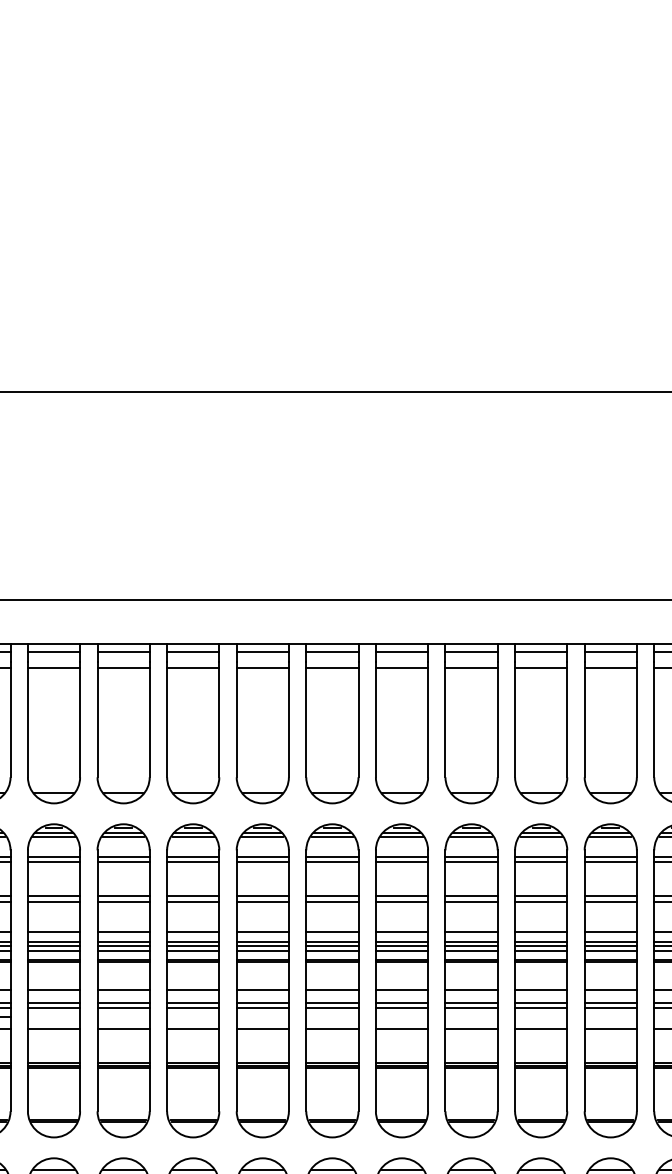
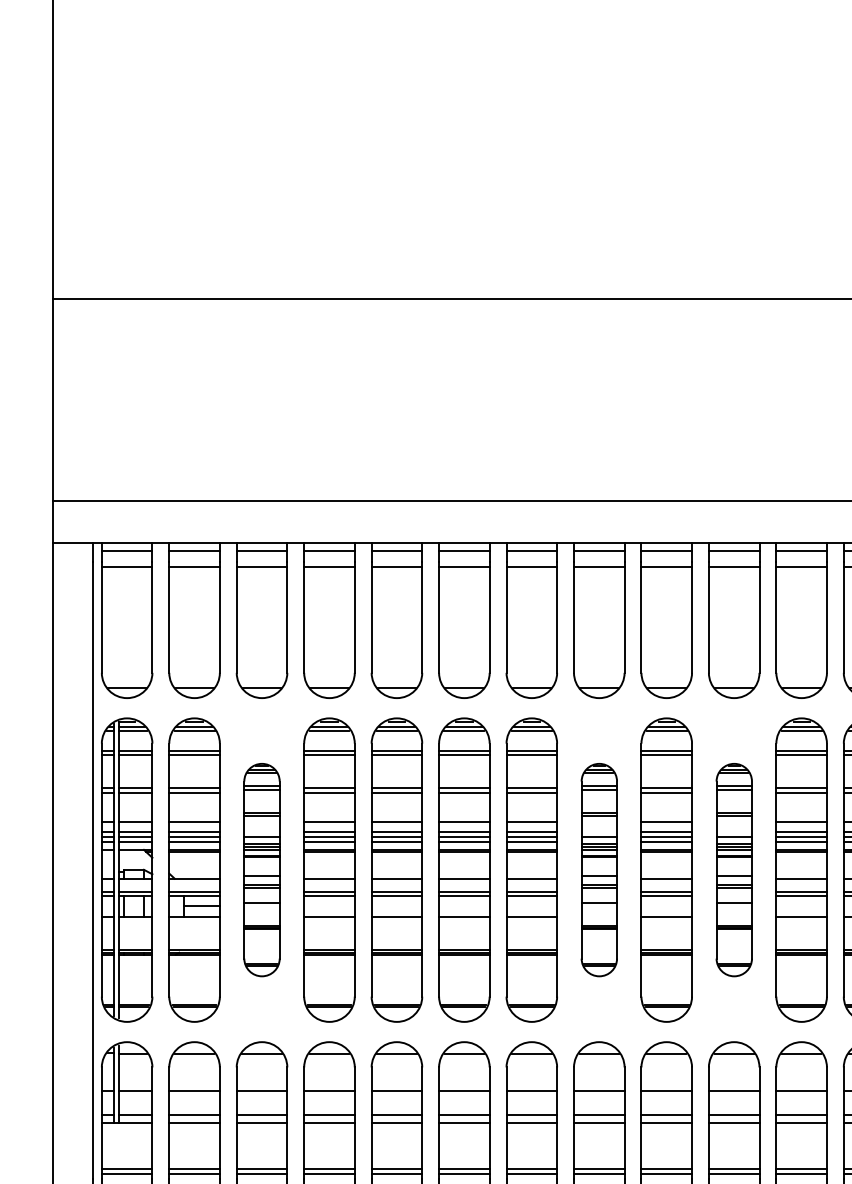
part: (53, 980) -> (261, 869), size x0.7
part: (402, 980) -> (599, 869), size x0.7
part: (541, 980) -> (734, 869), size x0.7

